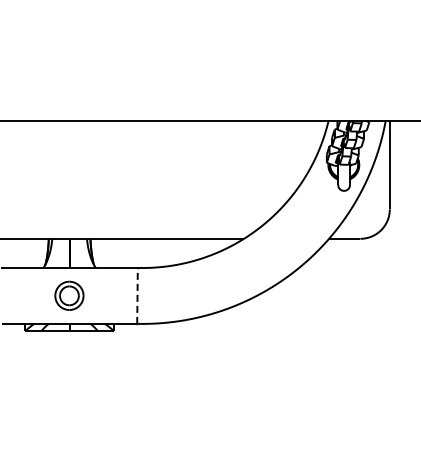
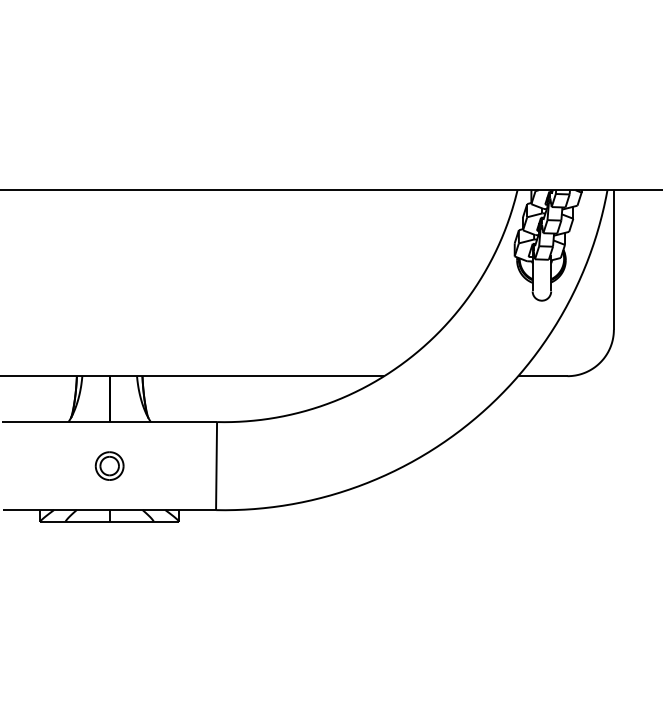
part: (69, 295) -> (109, 465), size x0.62
line: (137, 295) -> (216, 465), dashed -> solid

